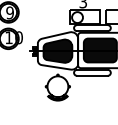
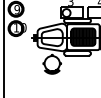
hatch: (56, 50) -> (51, 37), removed

